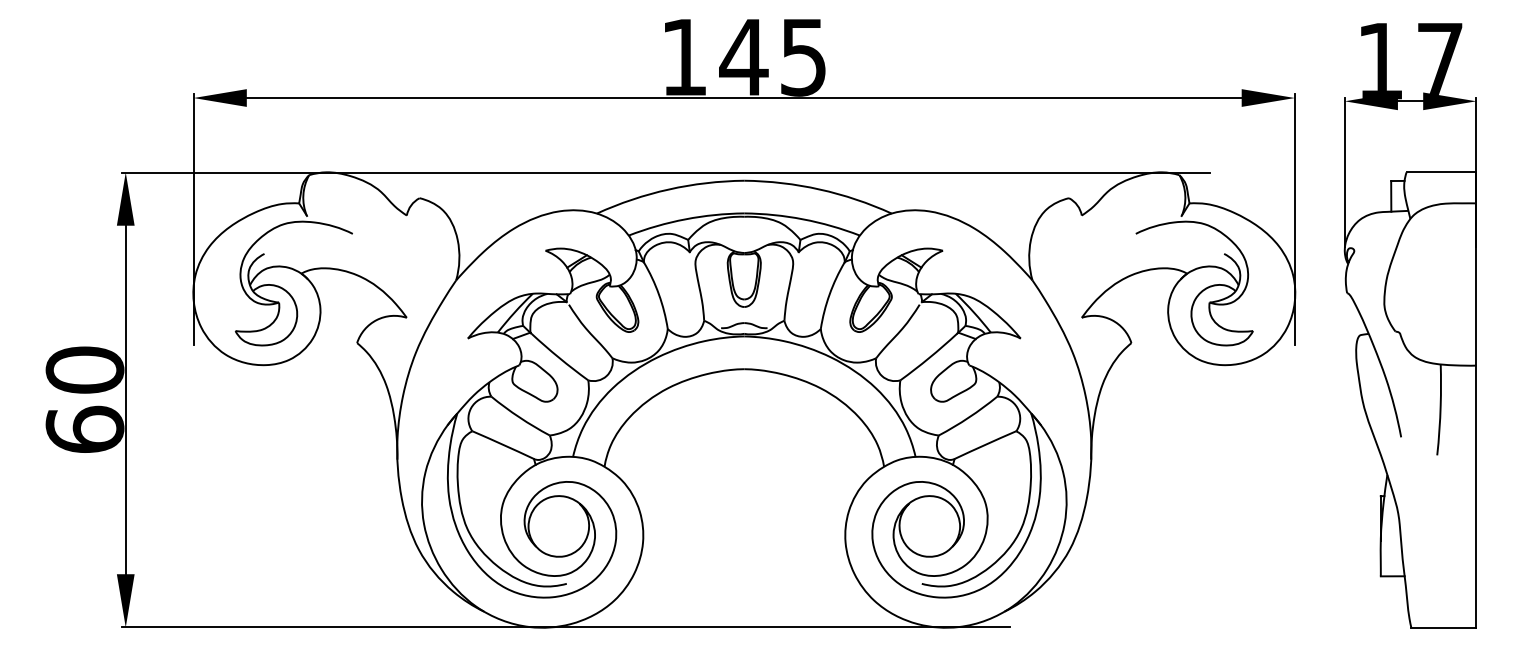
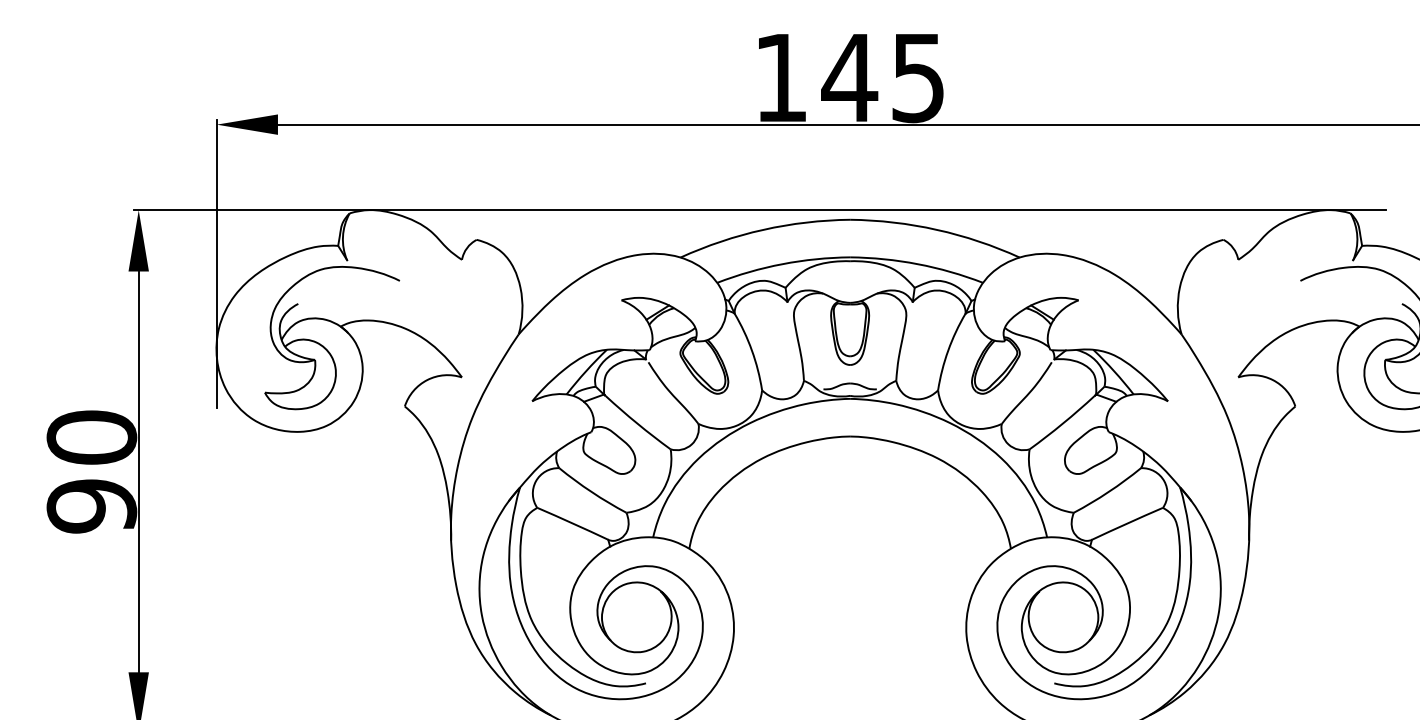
text: (84, 429) -> (91, 505), 60 -> 90

